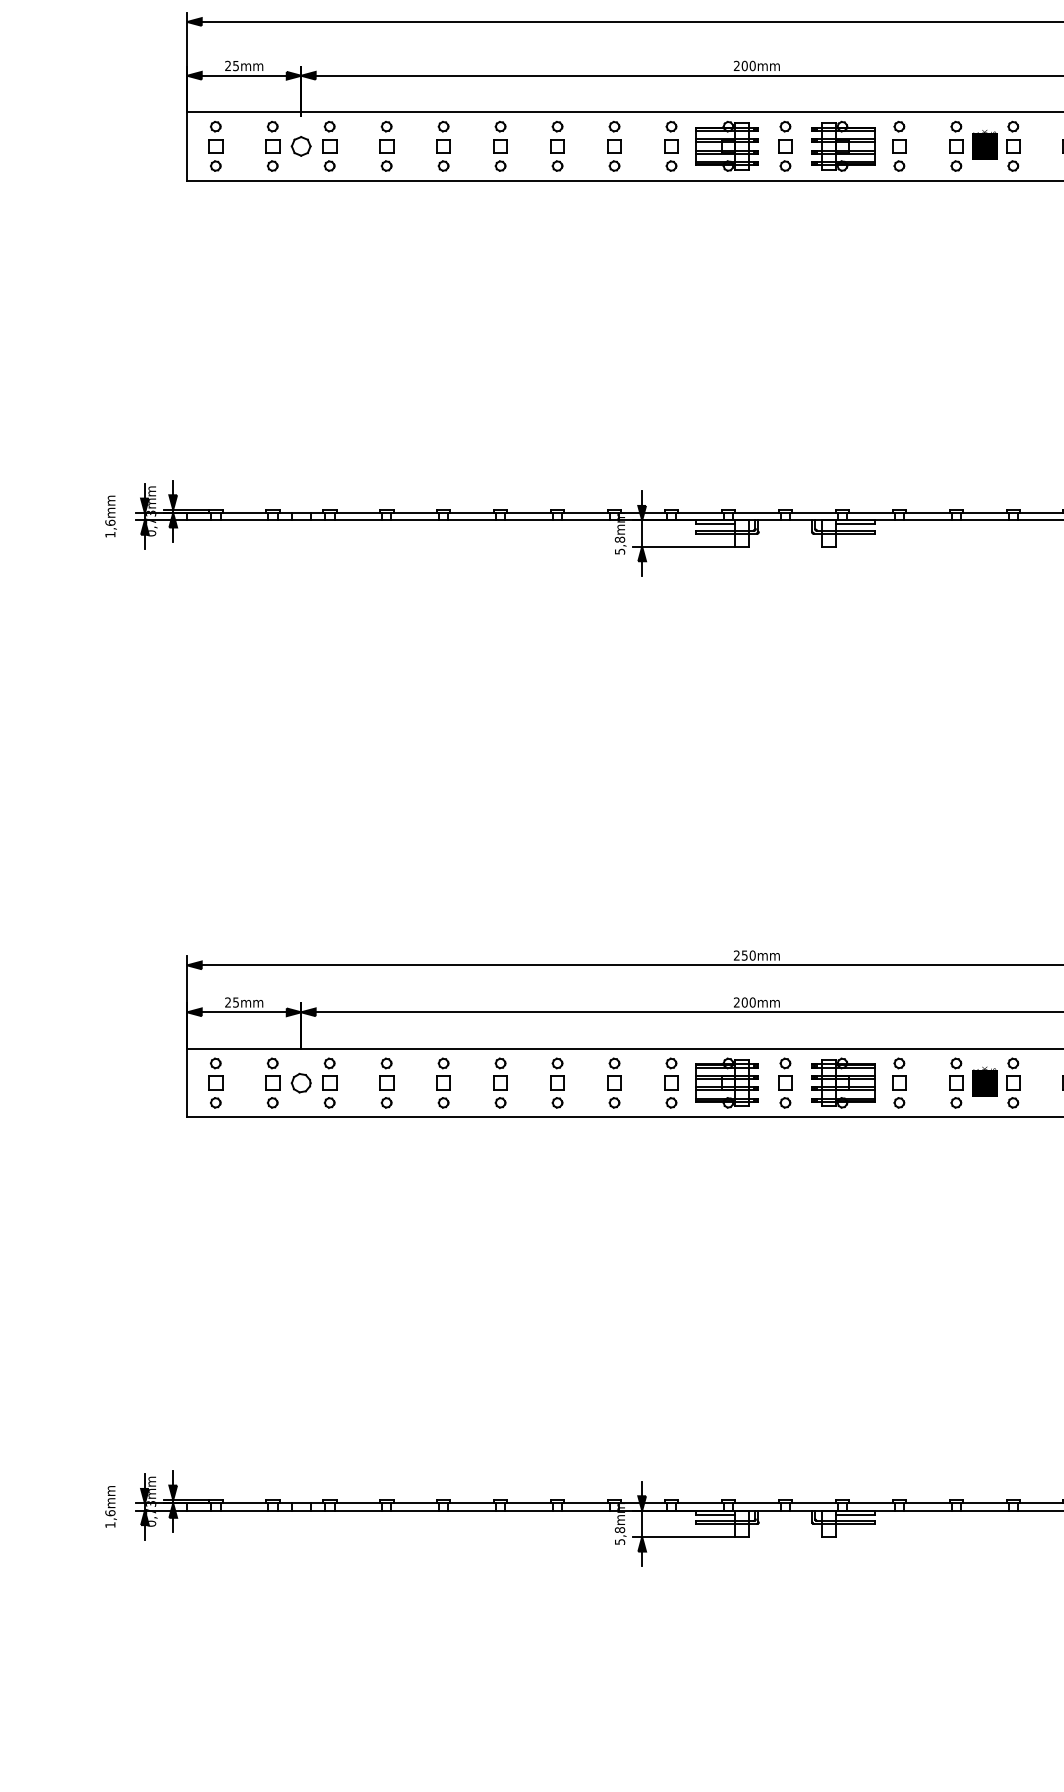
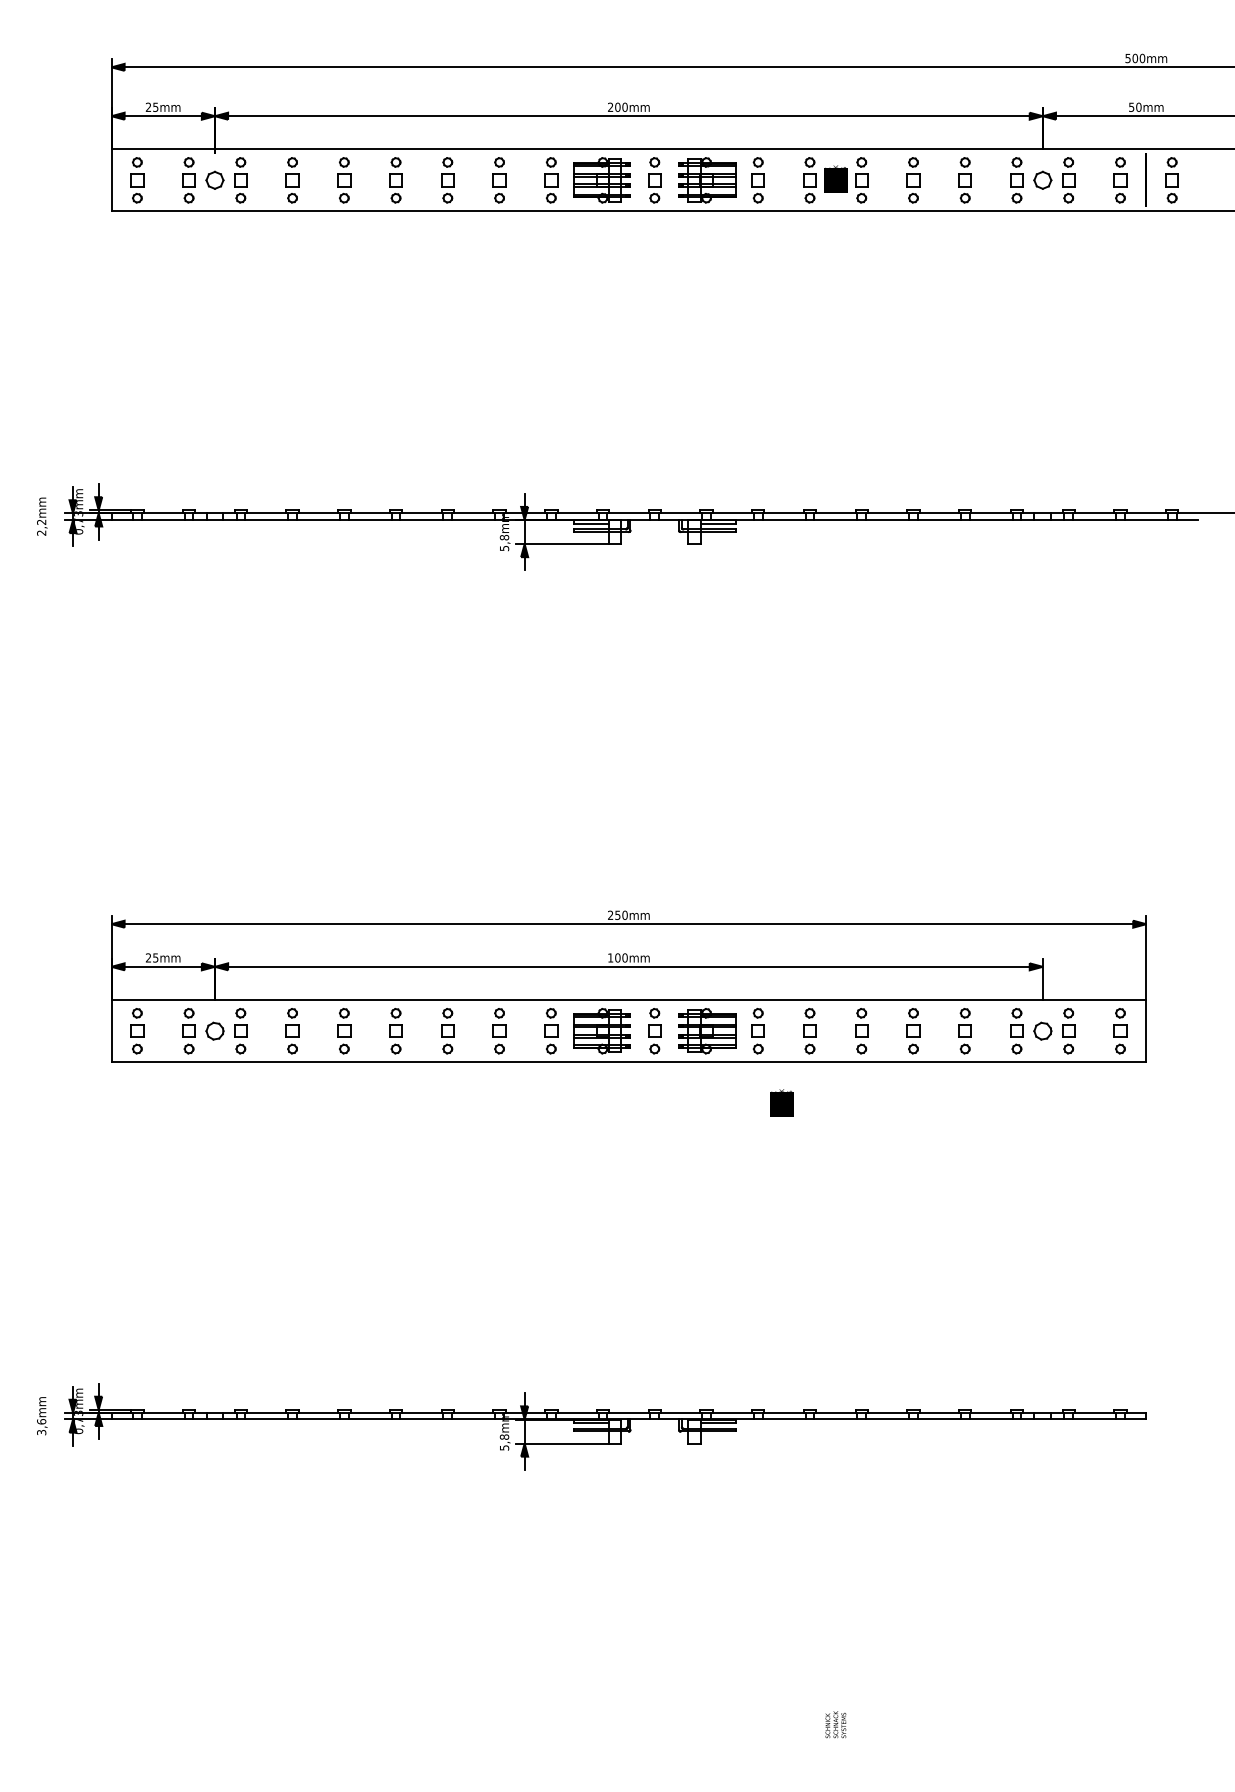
text: (110, 528) -> (41, 527), 1,6mm -> 2,2mm
text: (736, 1002) -> (610, 957), 200mm -> 100mm
text: (984, 1081) -> (781, 1102), moved
text: (110, 1525) -> (41, 1432), 1,6mm -> 3,6mm

